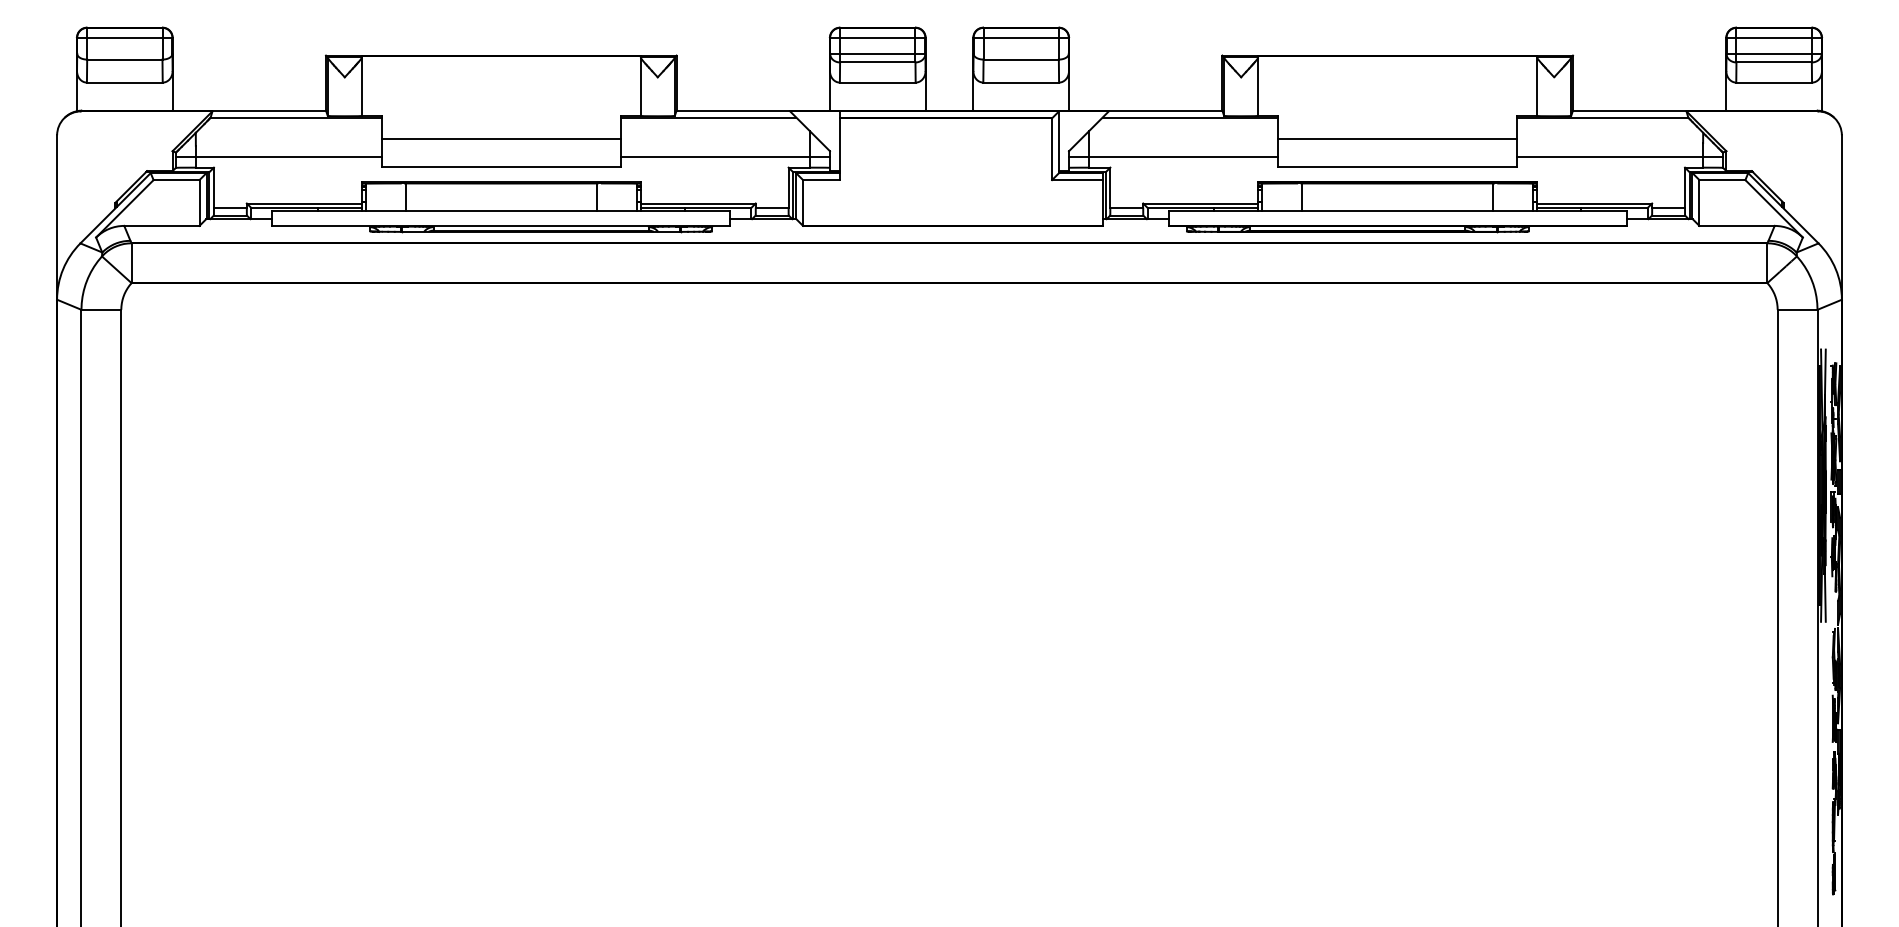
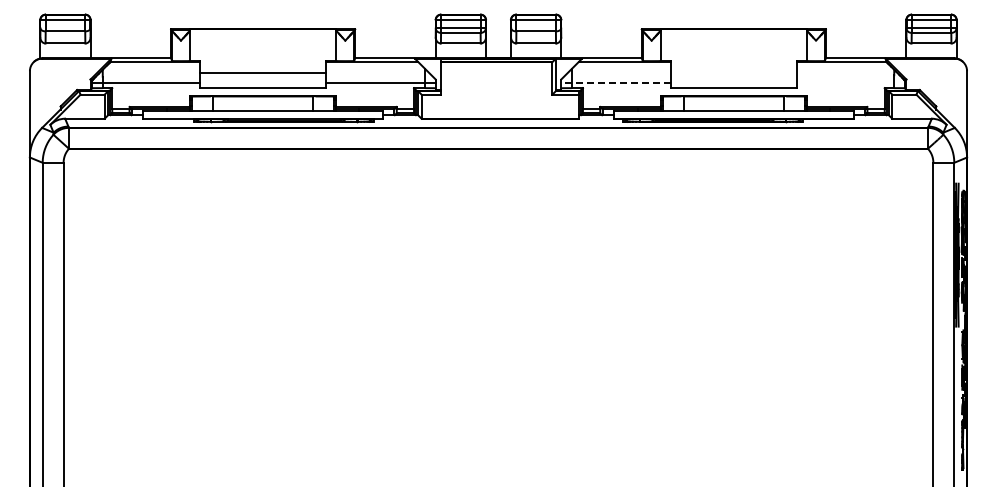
line: (1397, 139) -> (733, 73), removed
line: (1174, 156) -> (616, 82), solid -> dashed
line: (1619, 156) -> (850, 82), removed

